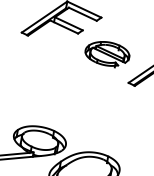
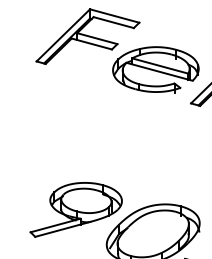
part: (107, 53) -> (155, 69), size x1.43

